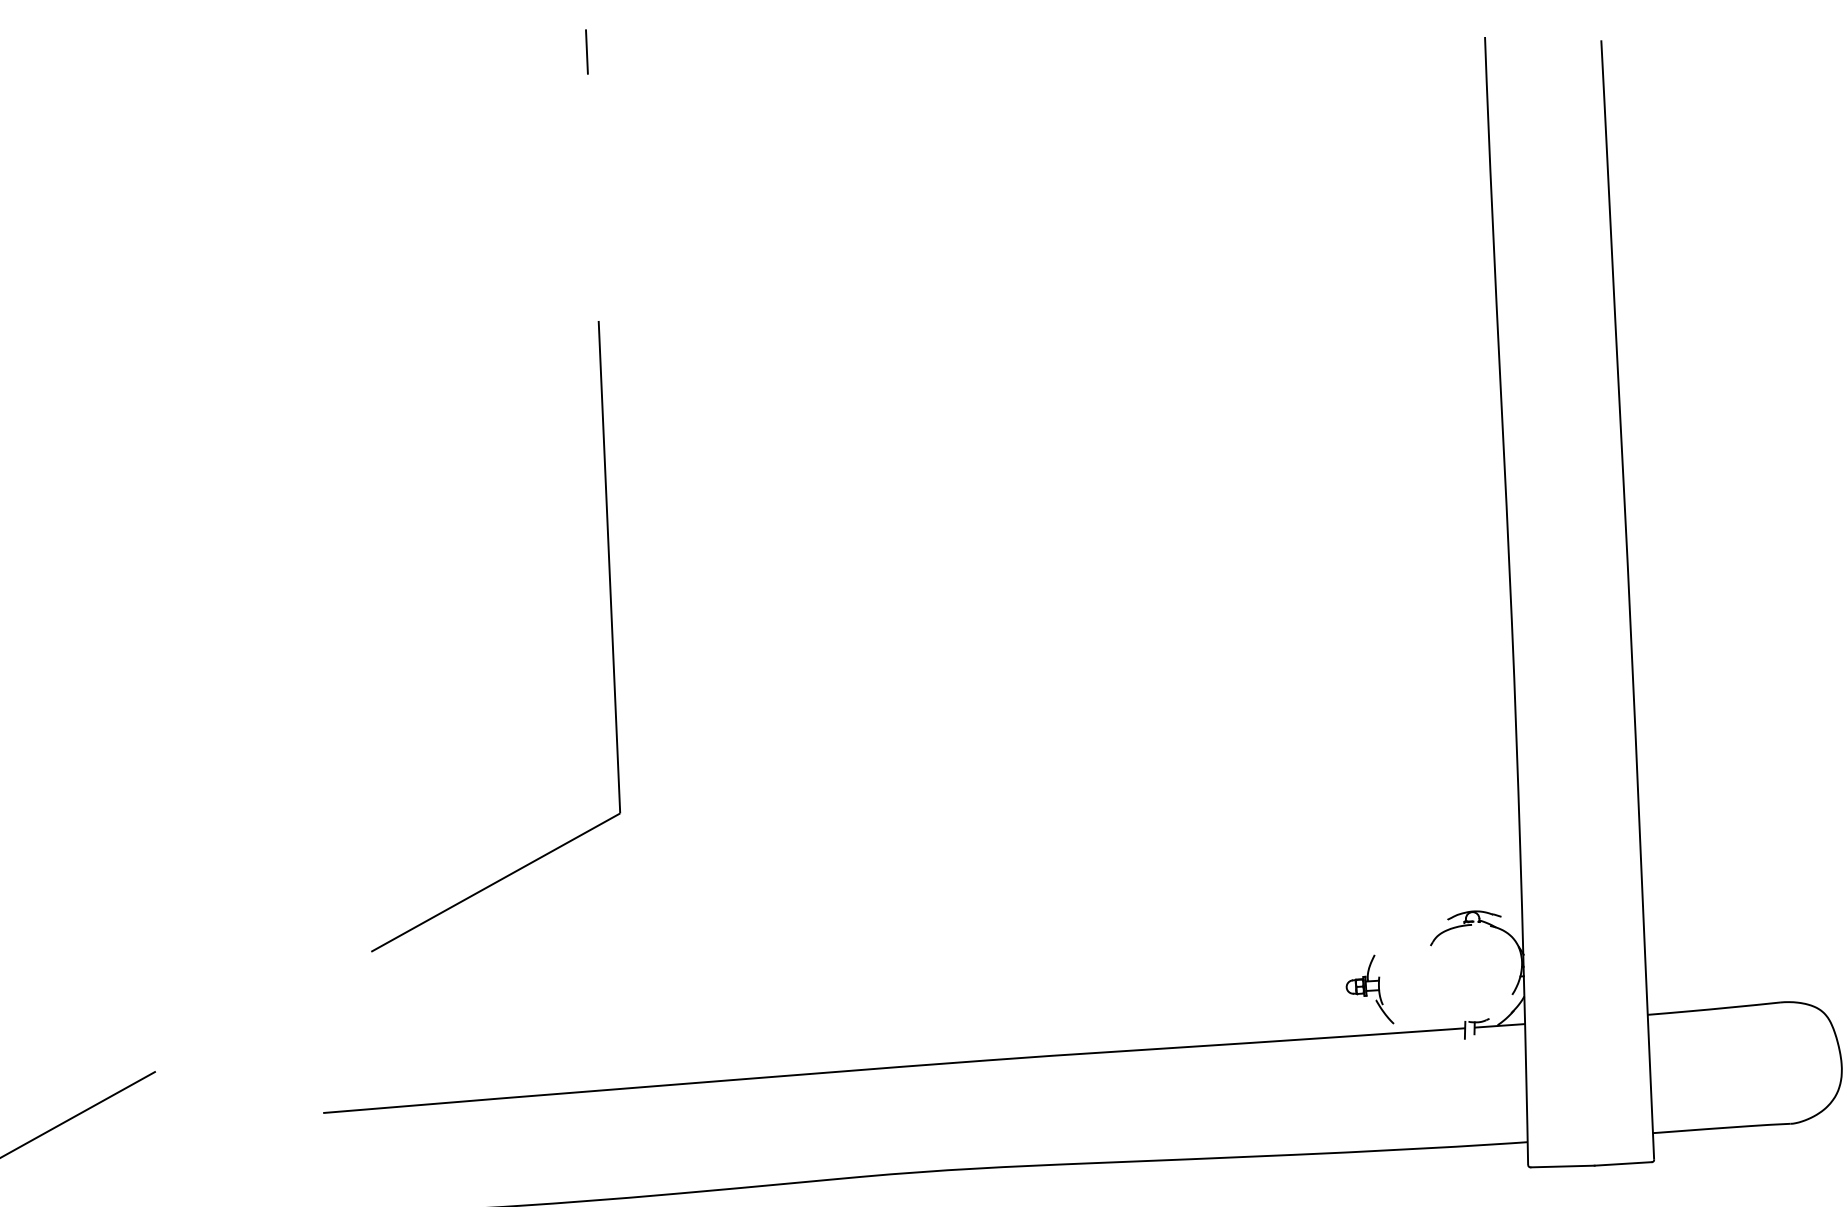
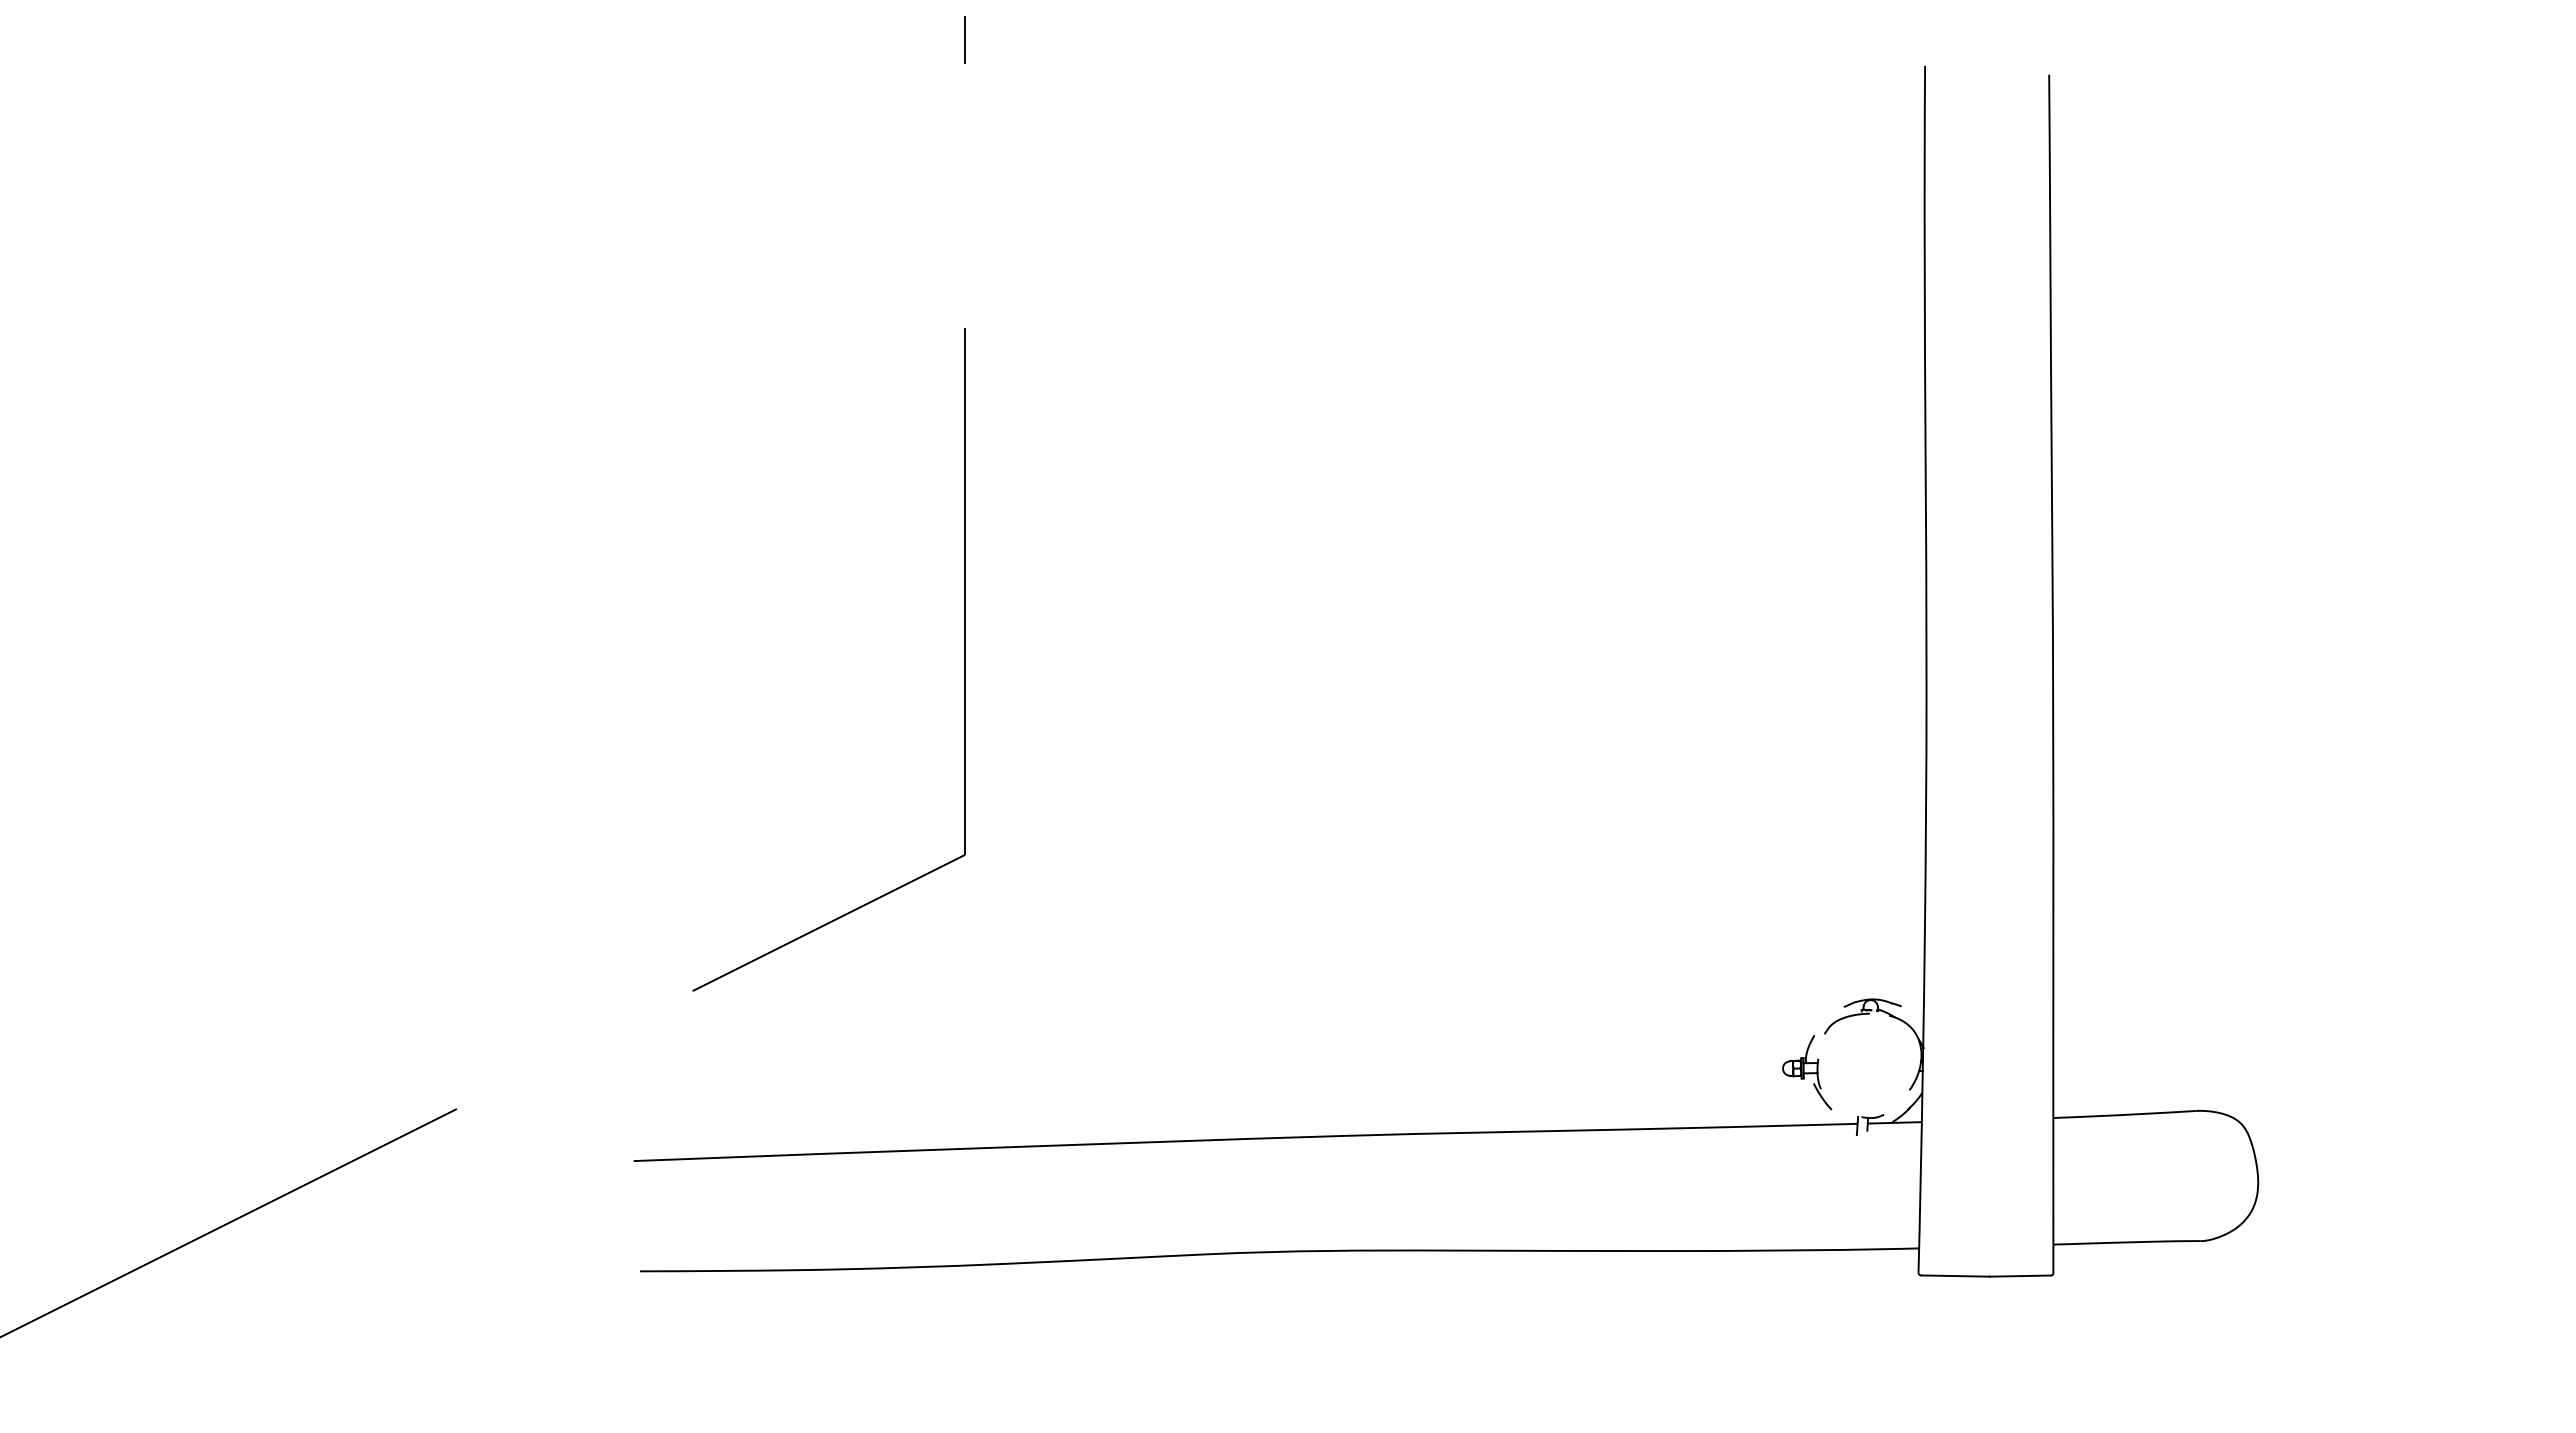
part: (1369, 990) -> (1807, 1072), moved

